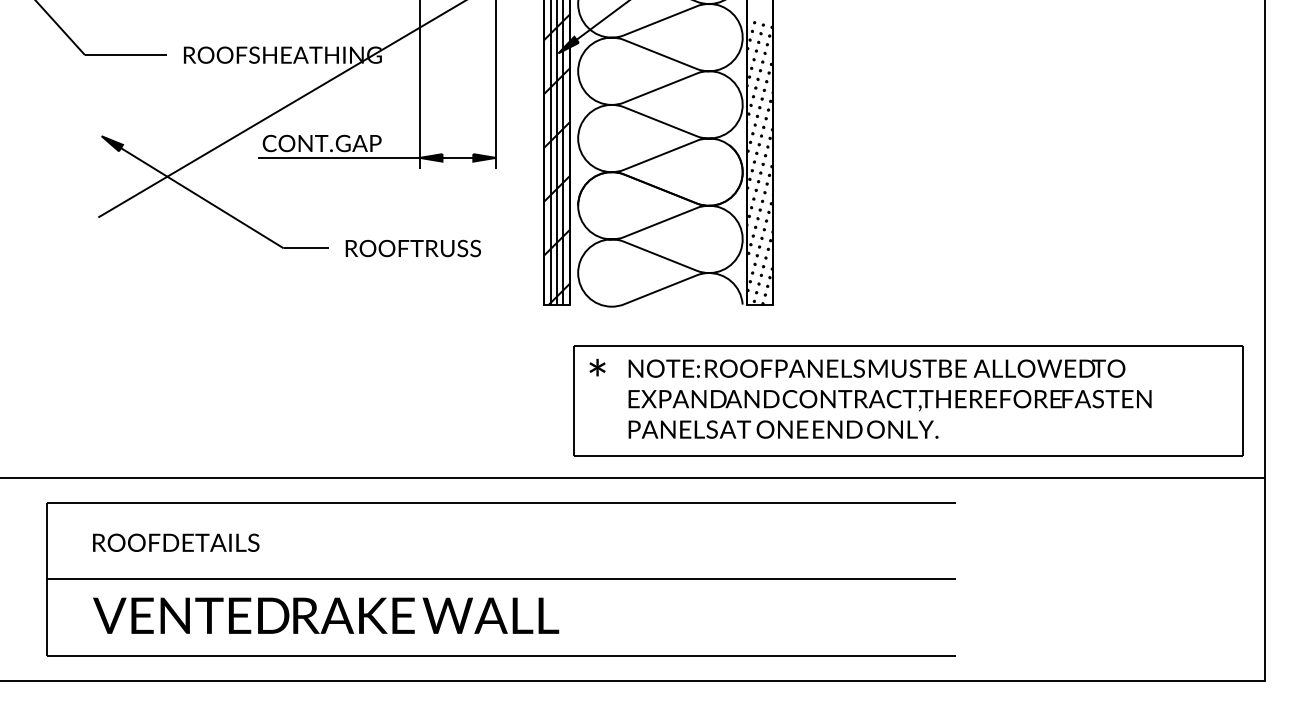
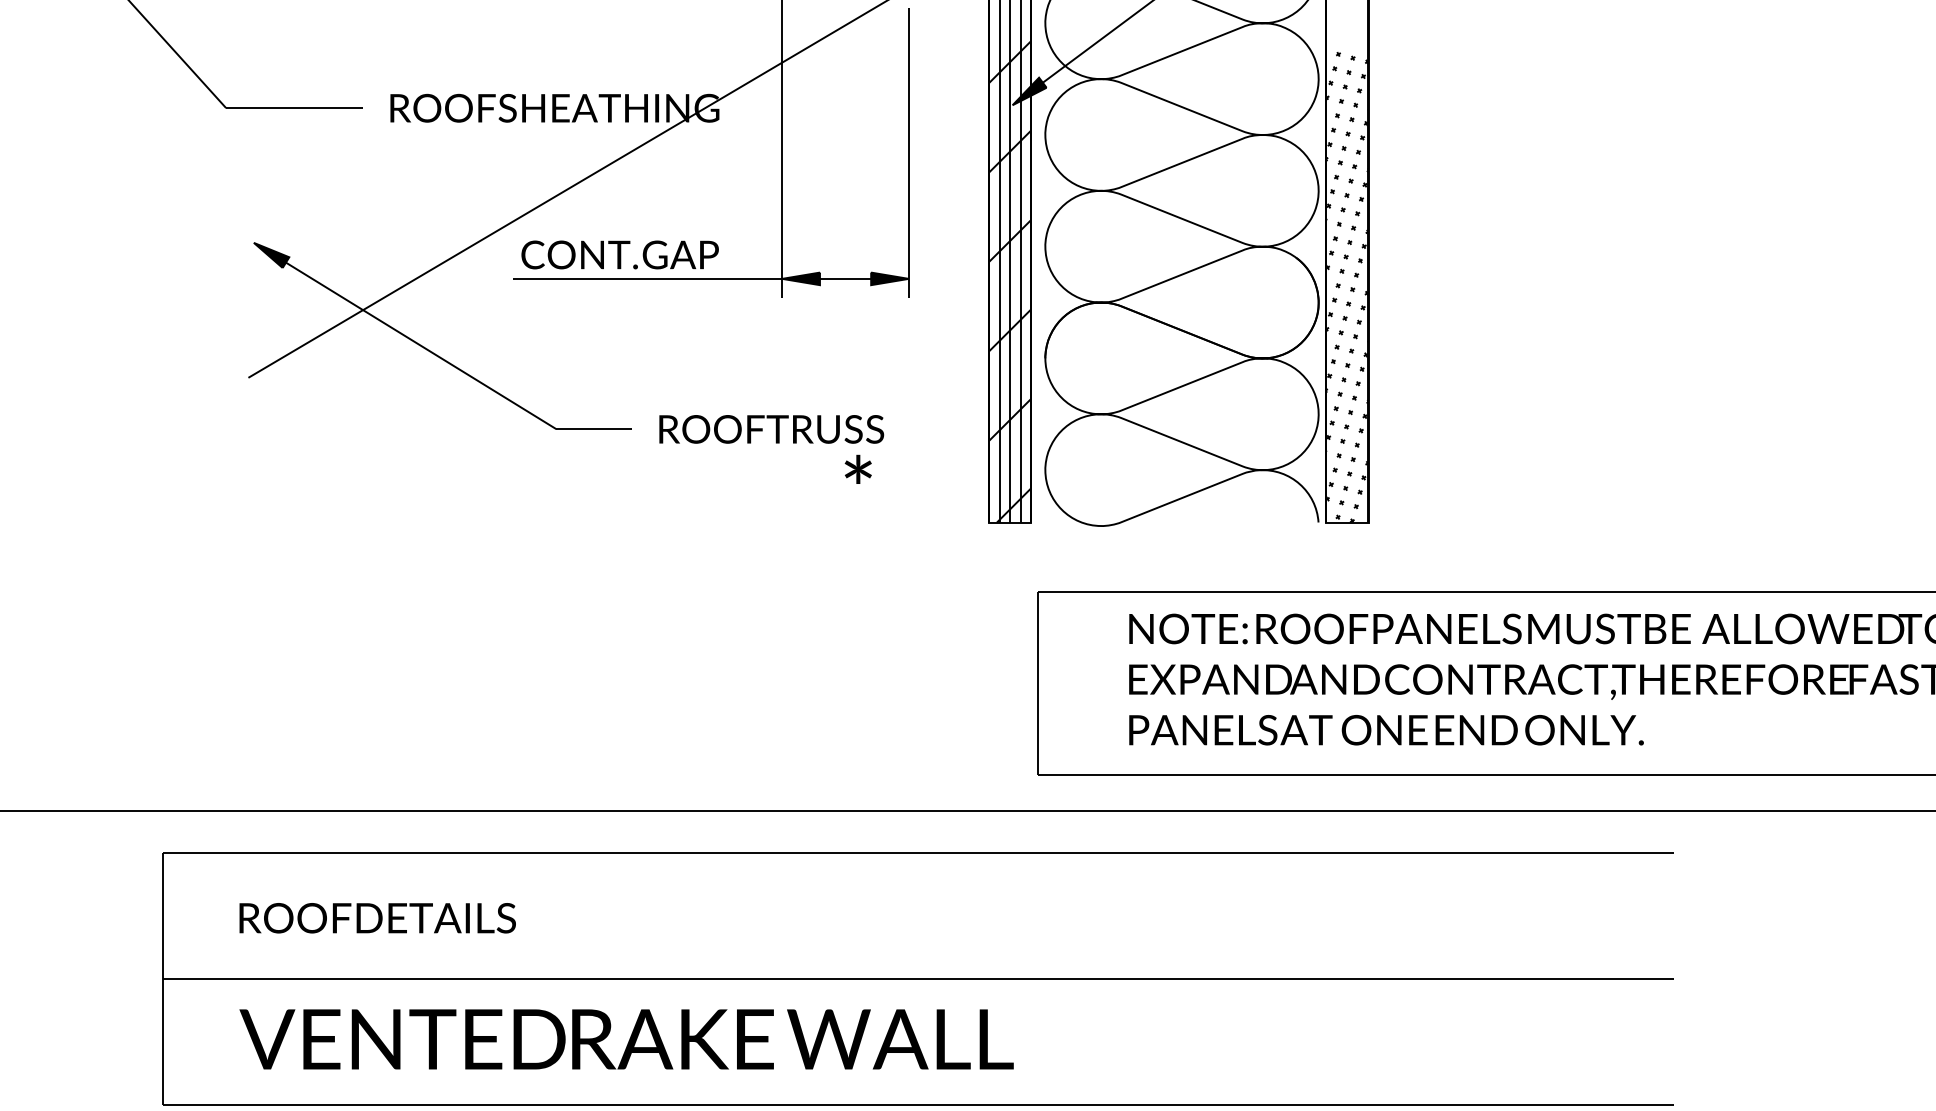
text: (597, 367) -> (858, 469), moved

